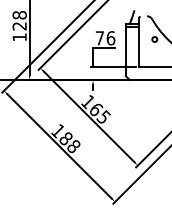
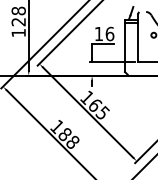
text: (99, 38) -> (98, 34), 76 -> 16

